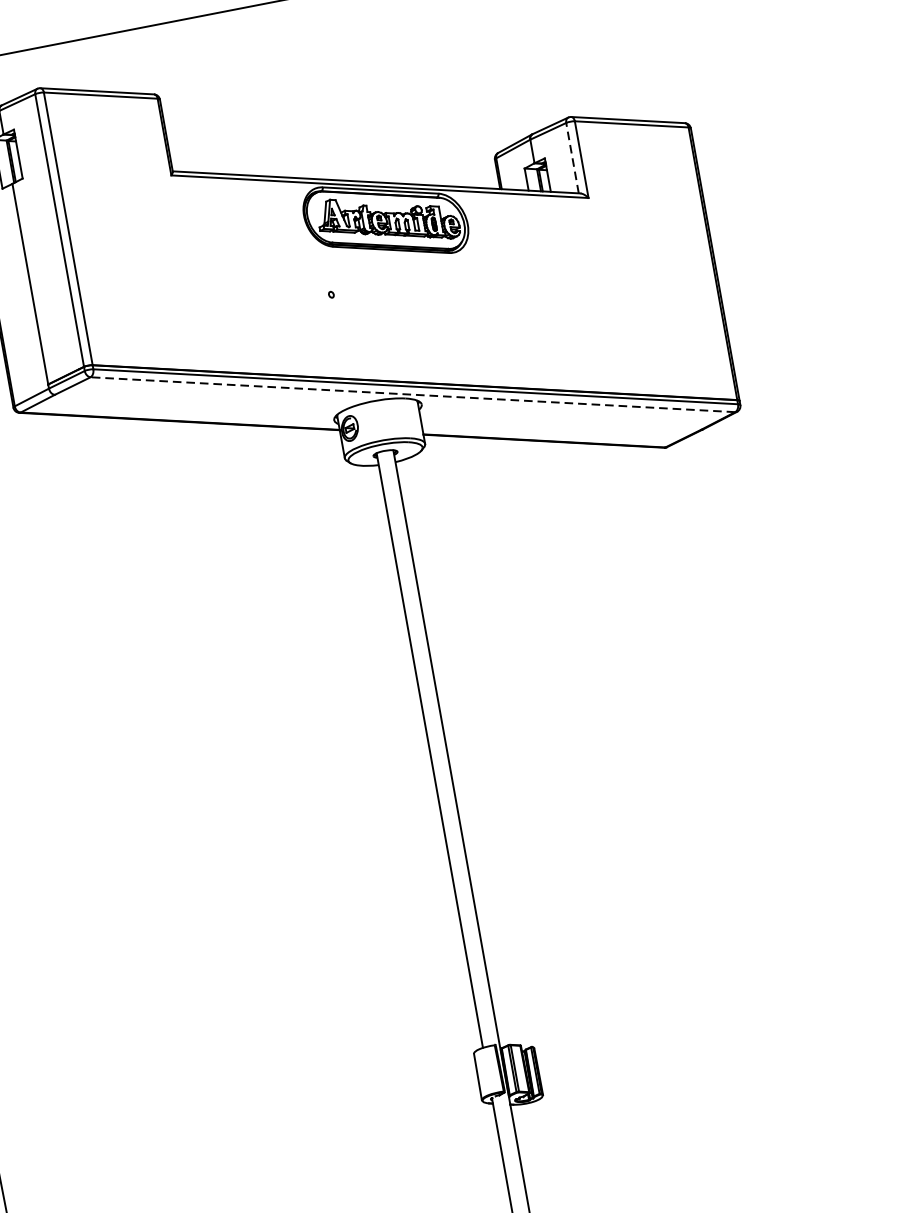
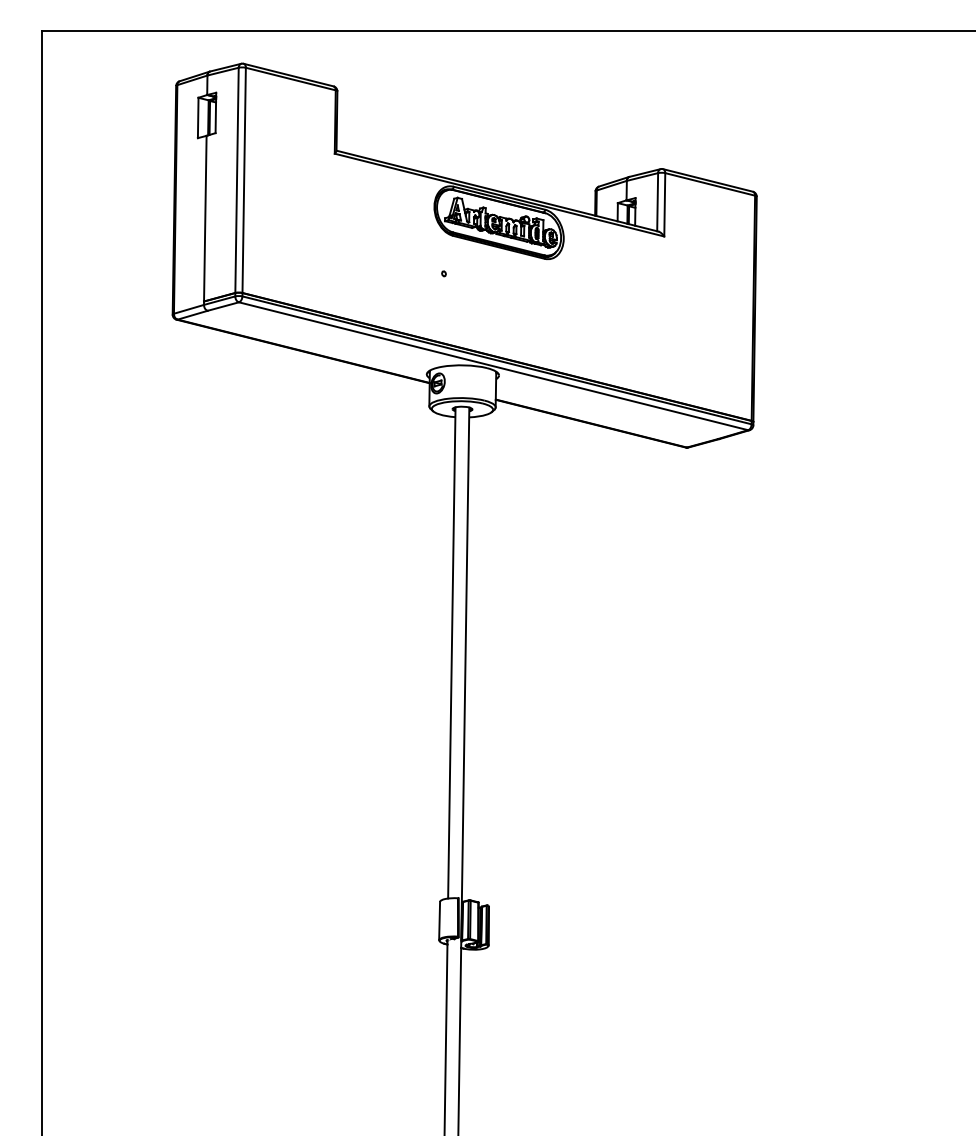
line: (572, 157) -> (657, 201), dashed -> solid
line: (412, 395) -> (493, 366), dashed -> solid

